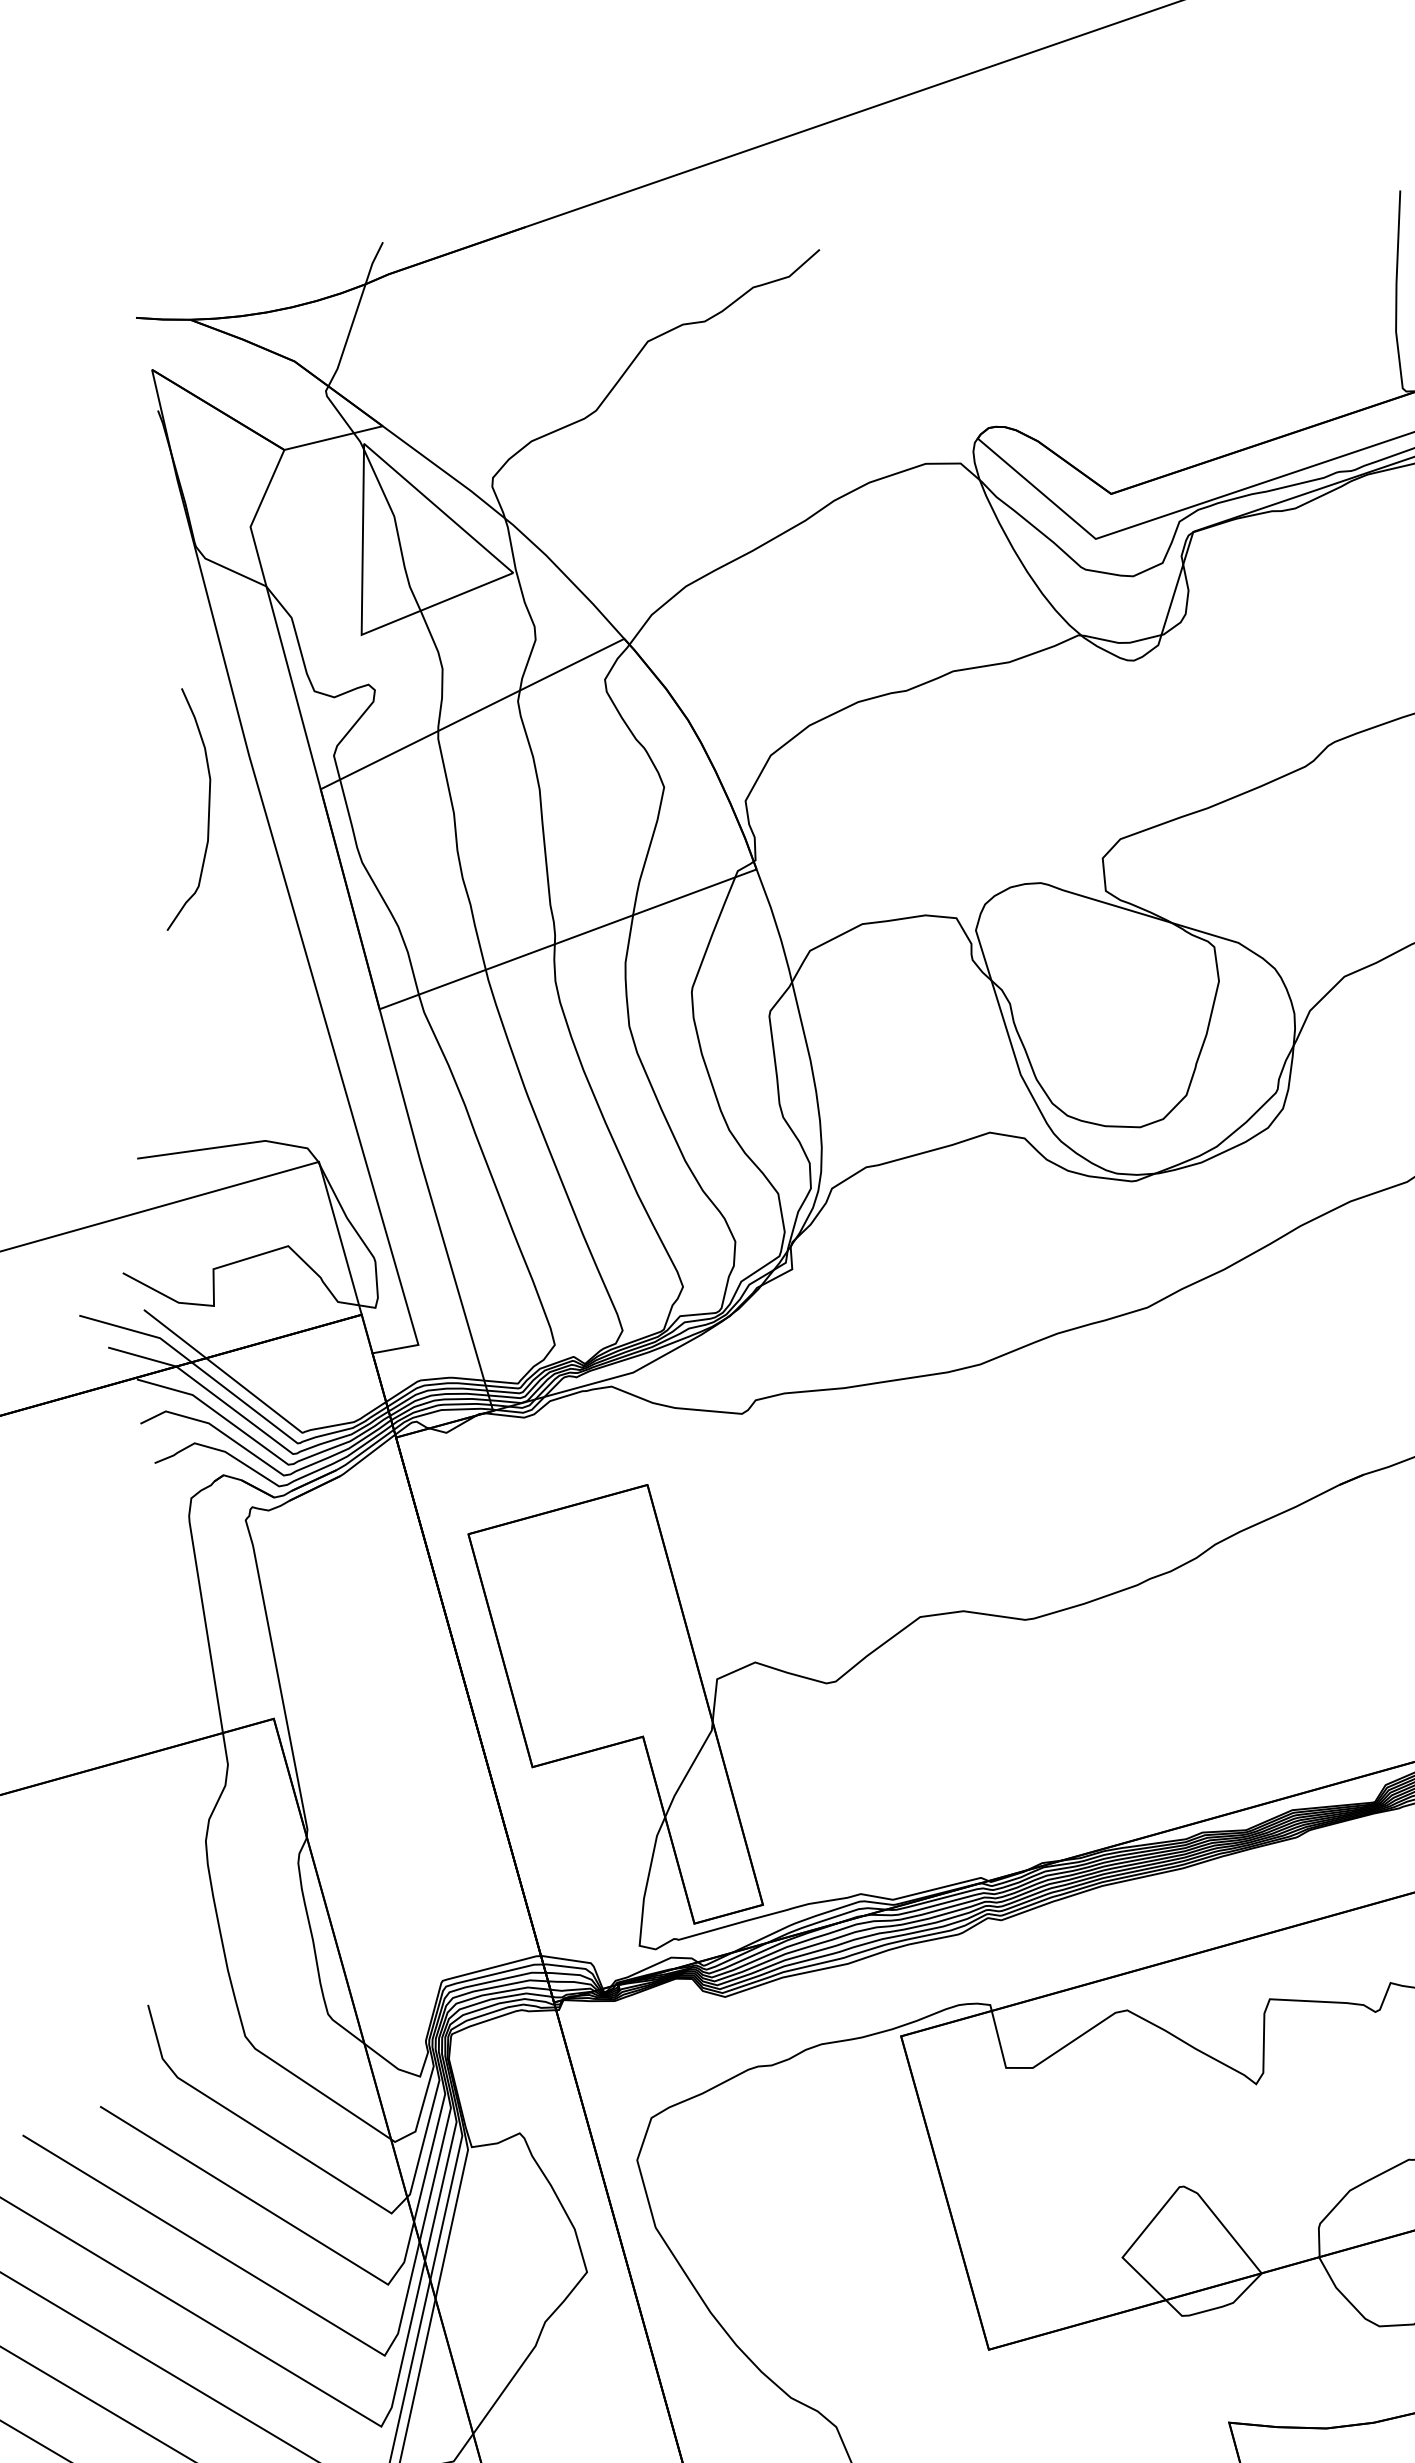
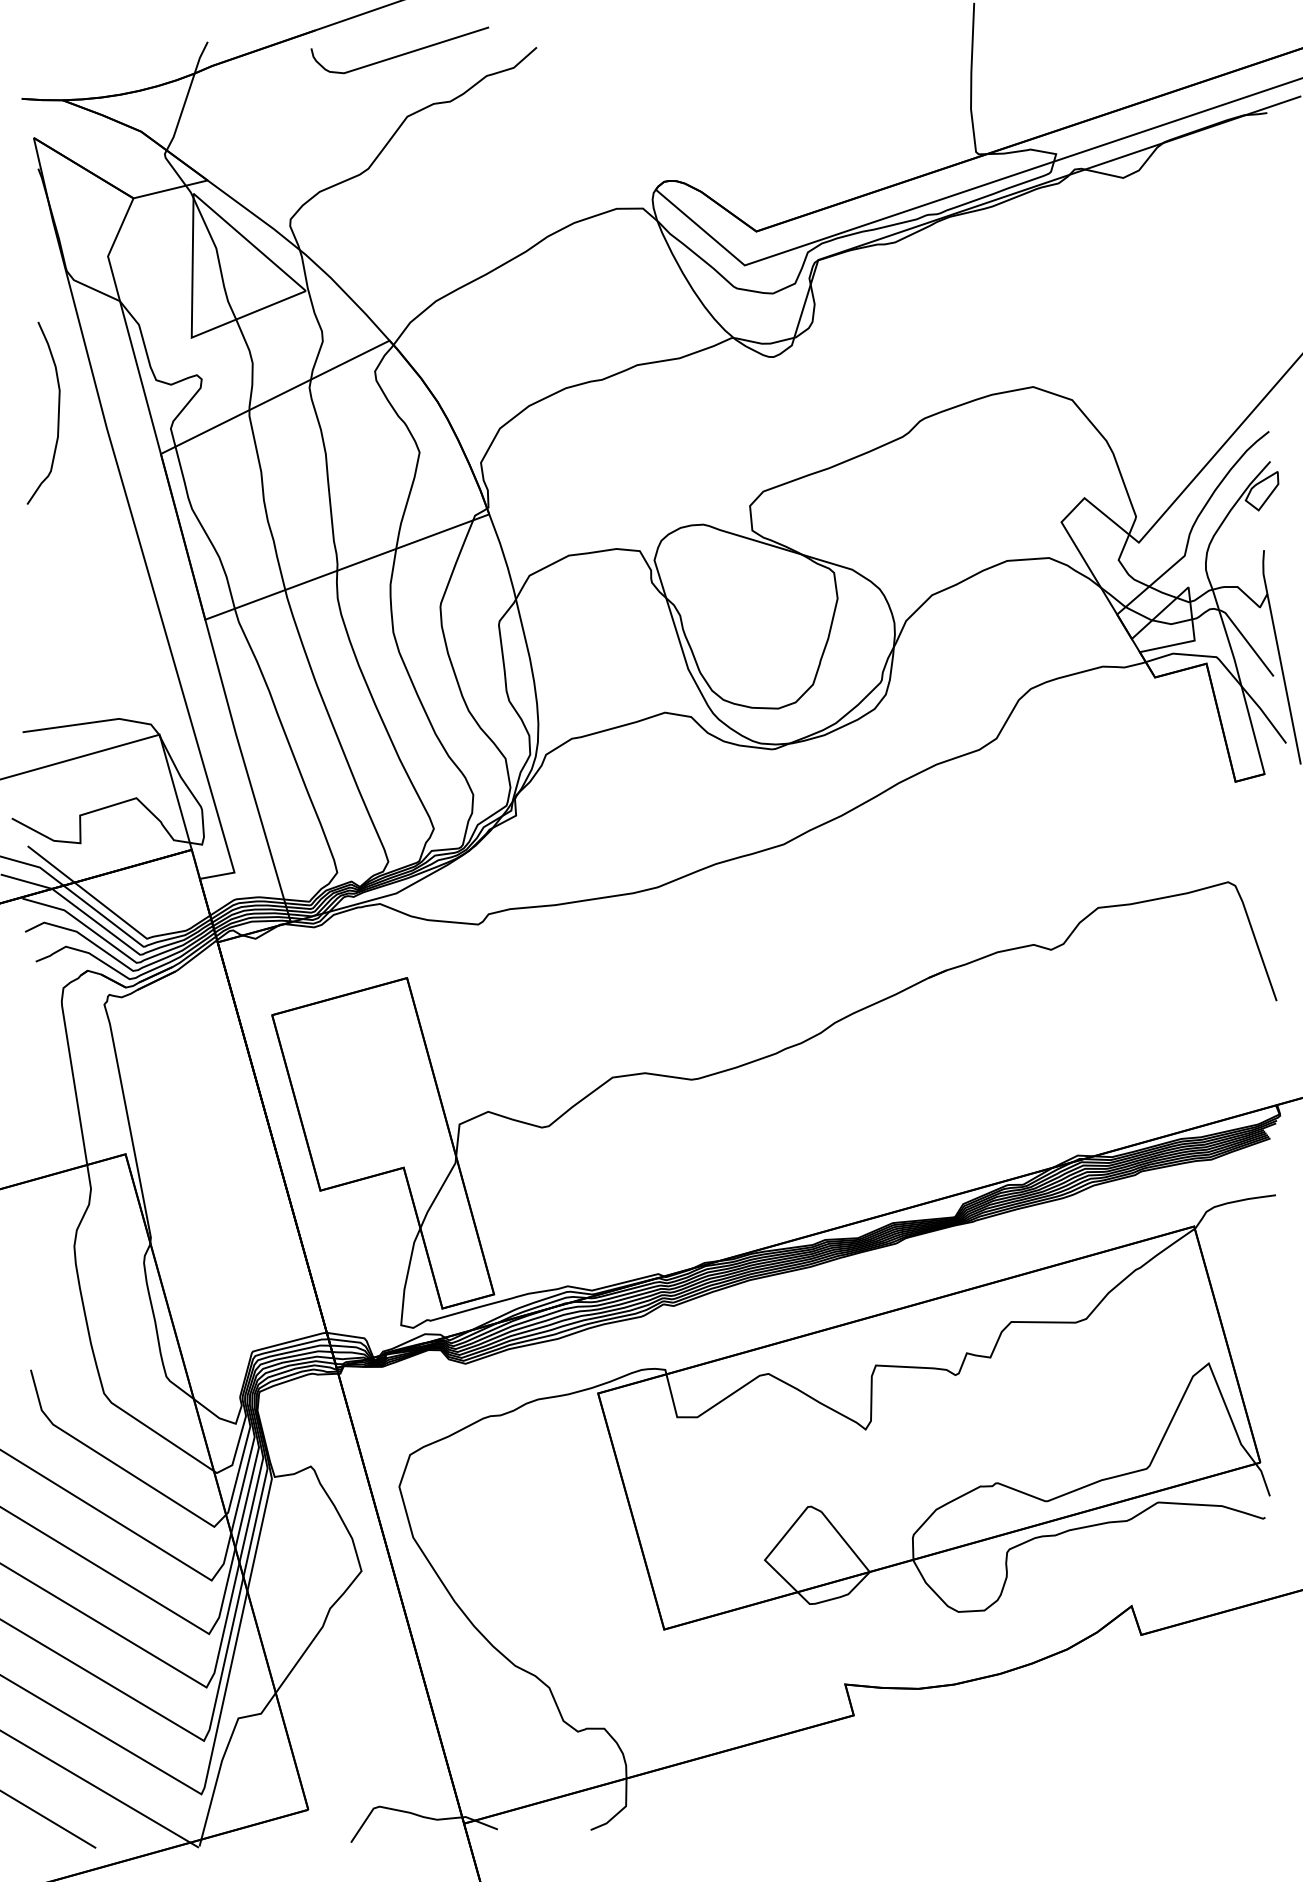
curve: (637, 258) -> (399, 54), added
curve: (207, 812) -> (57, 415), moved

